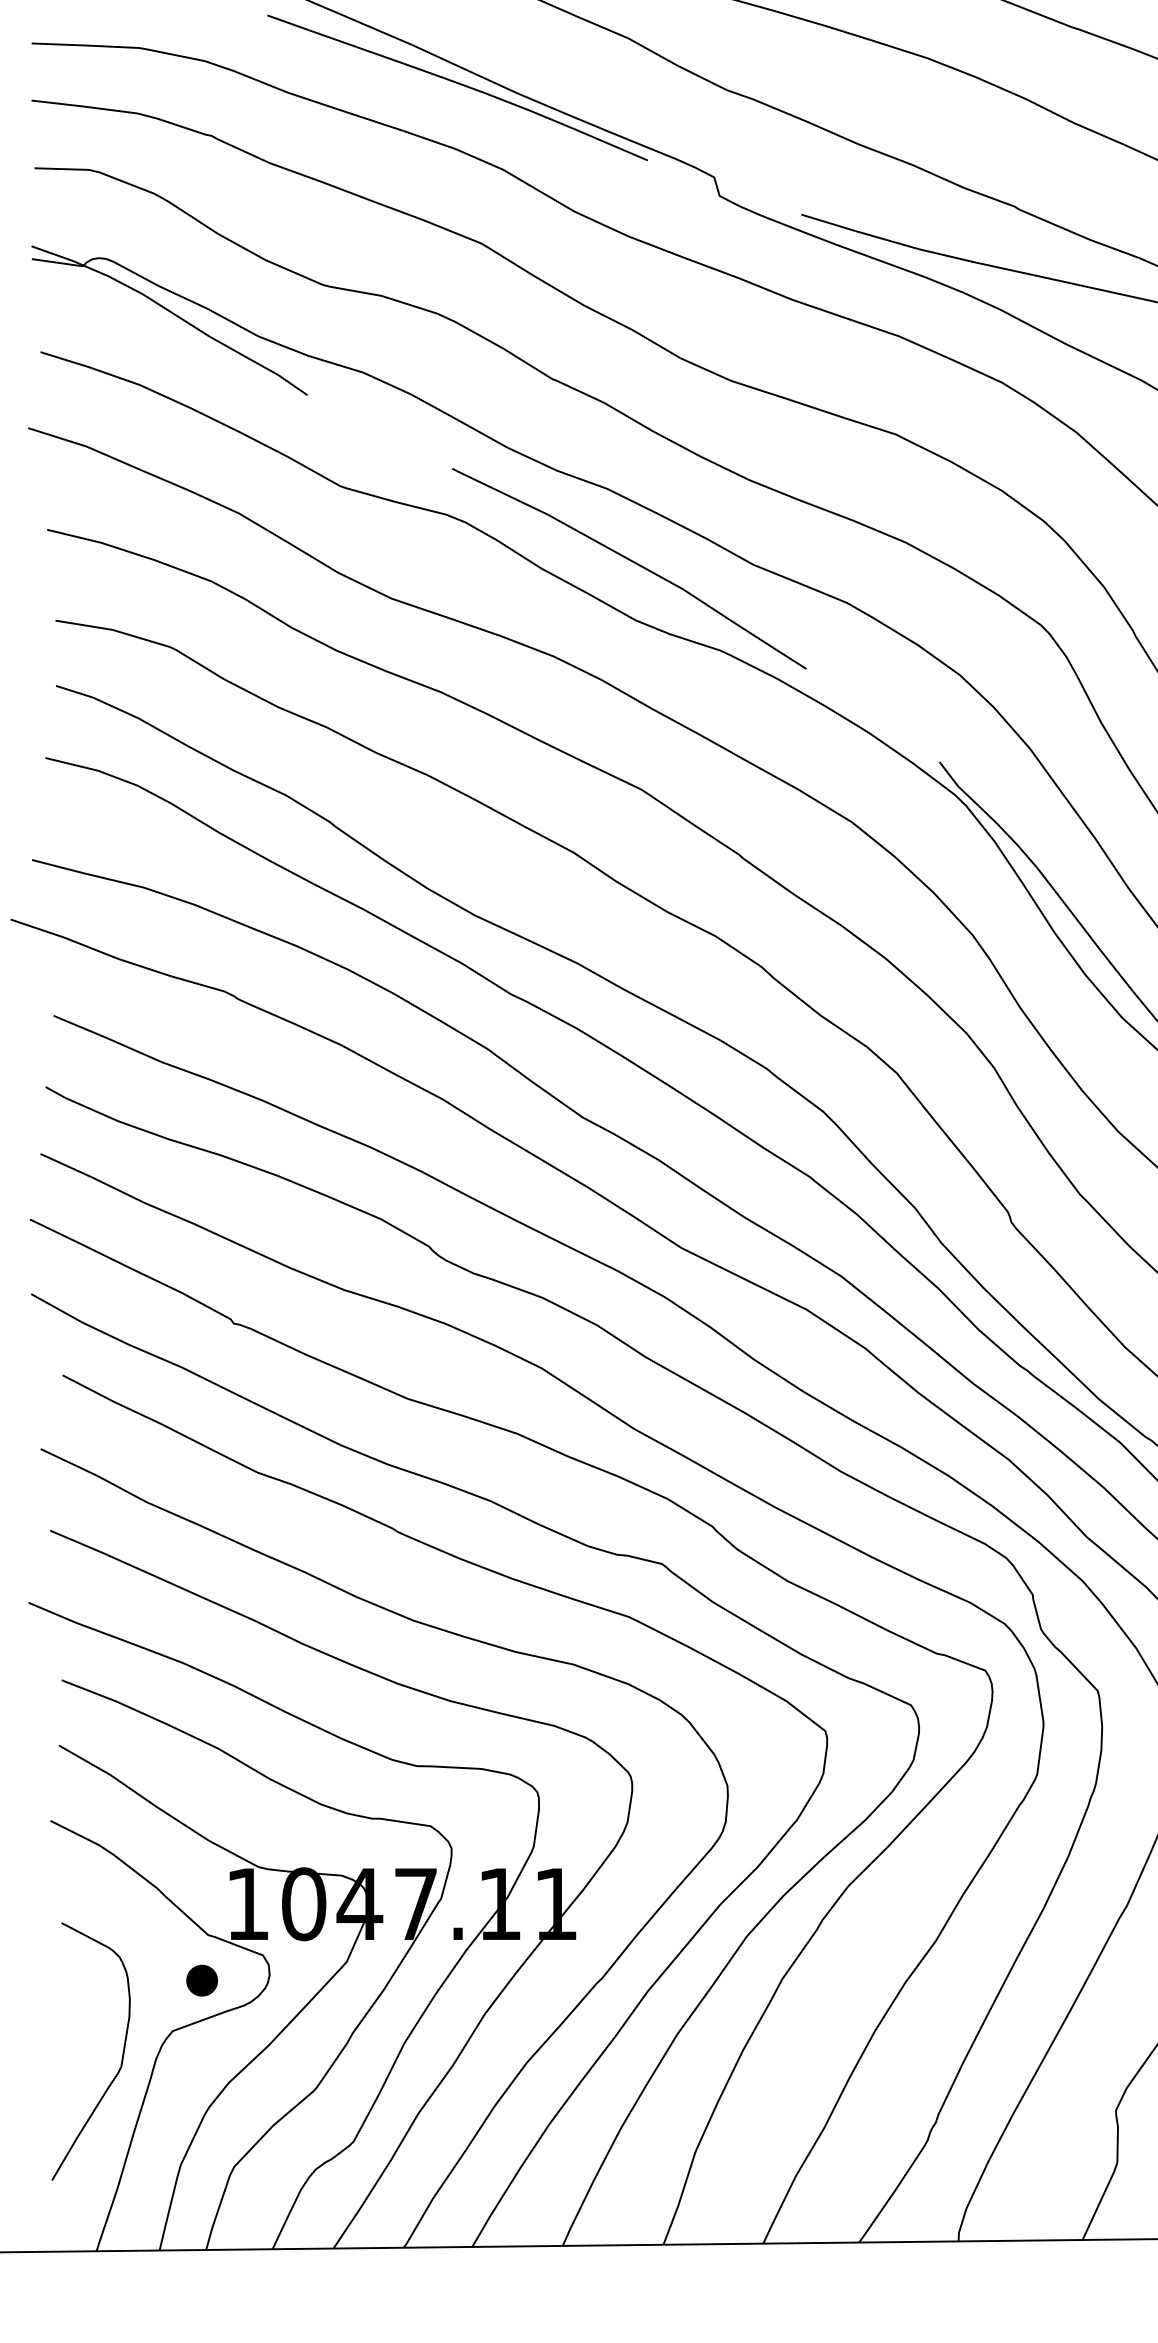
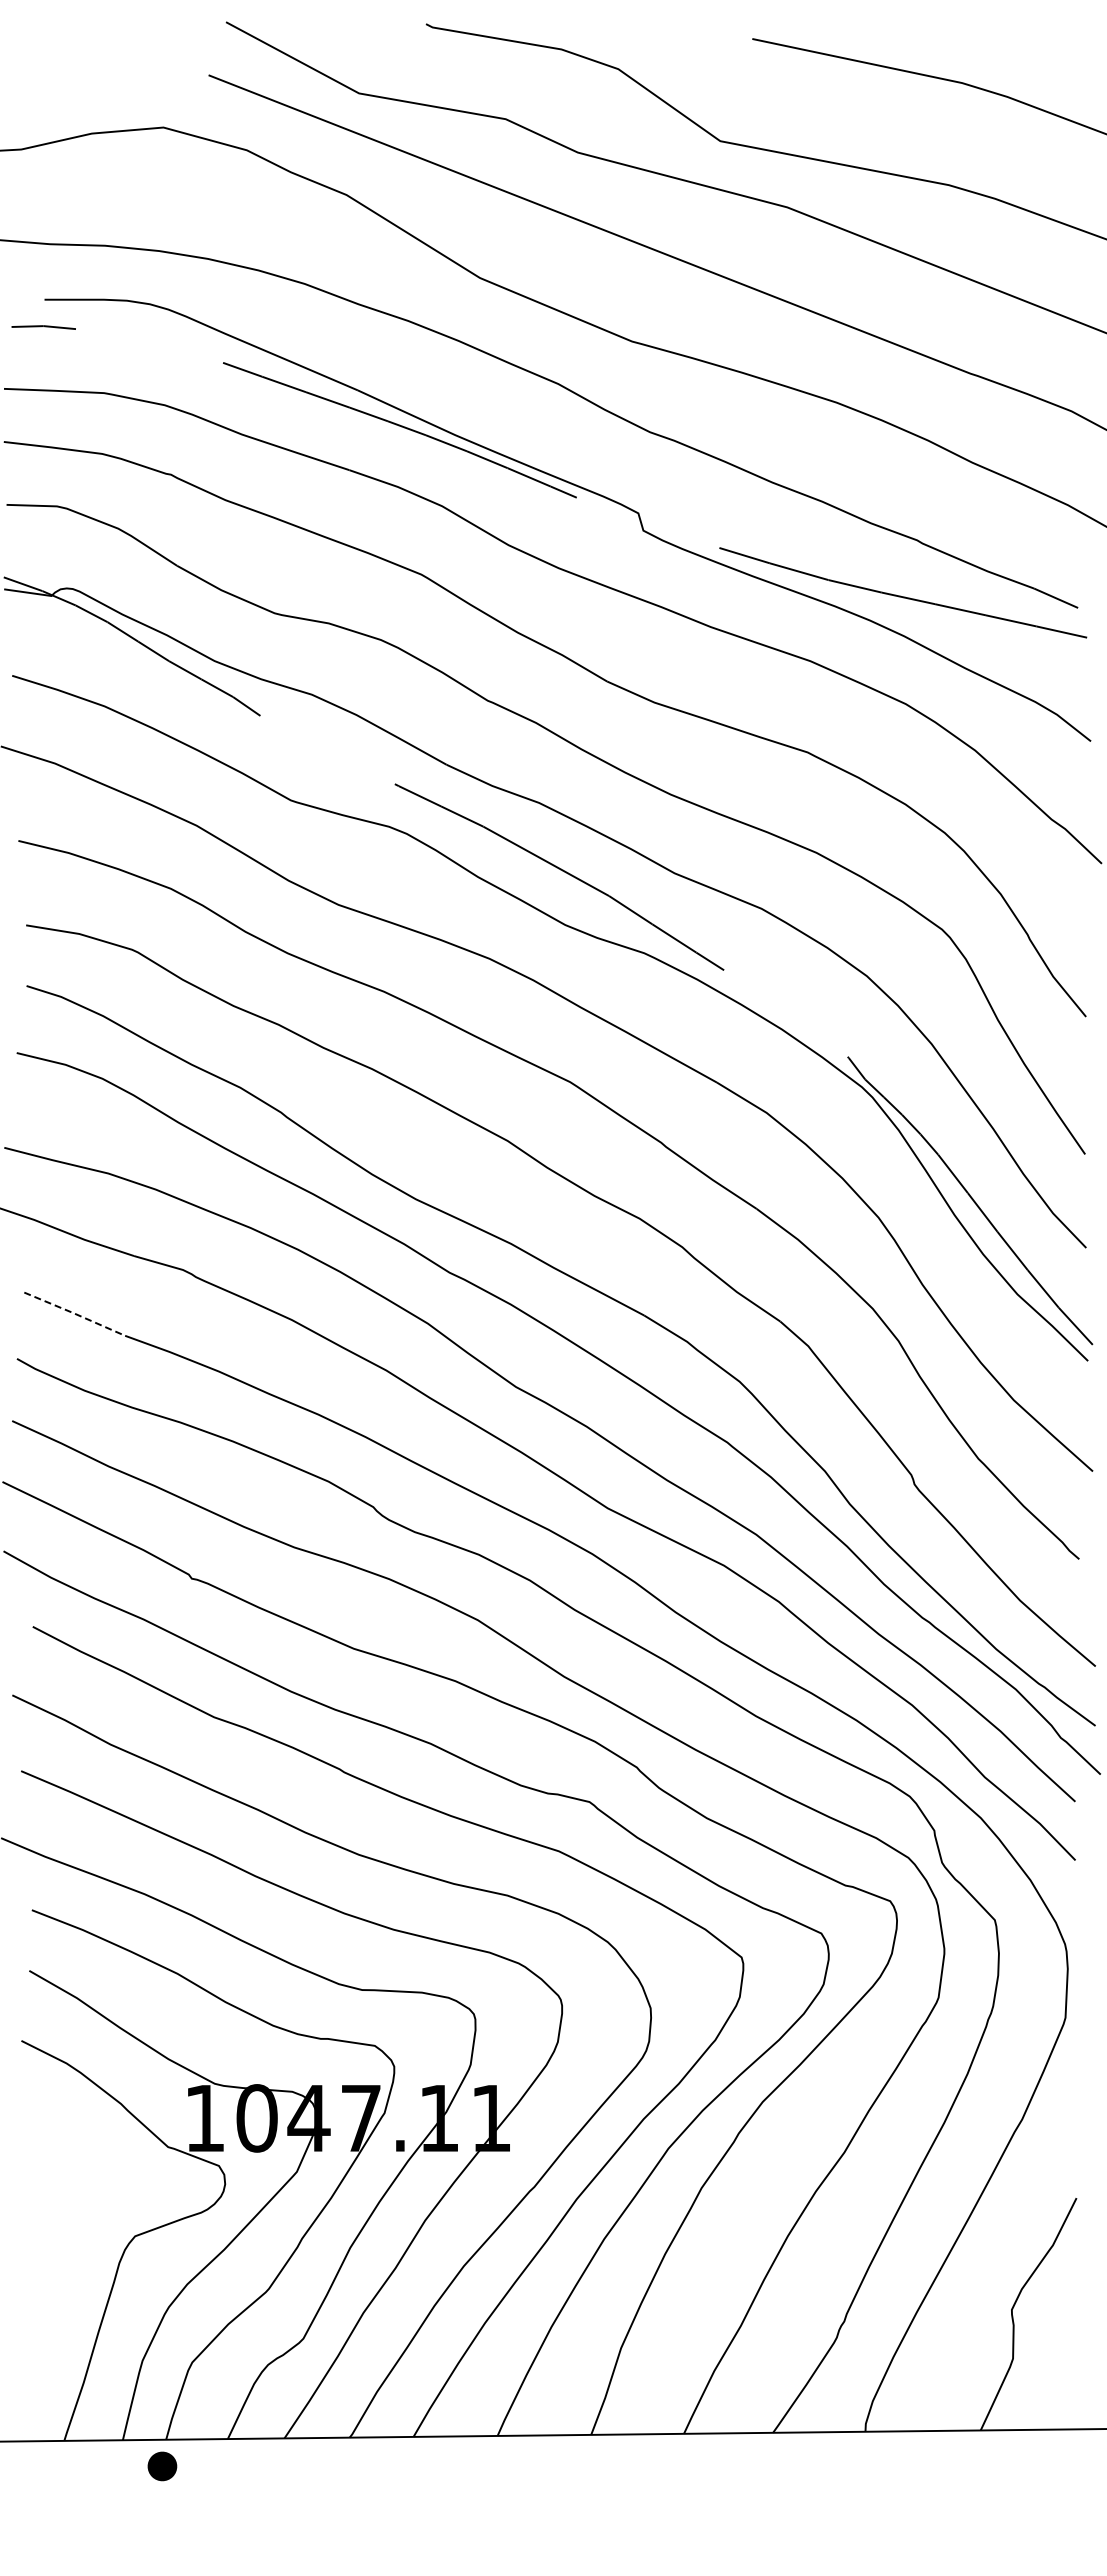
line: (107, 1038) -> (74, 1313), solid -> dashed
part: (202, 1980) -> (162, 2466), moved
curve: (121, 2057) -> (87, 2260), removed

